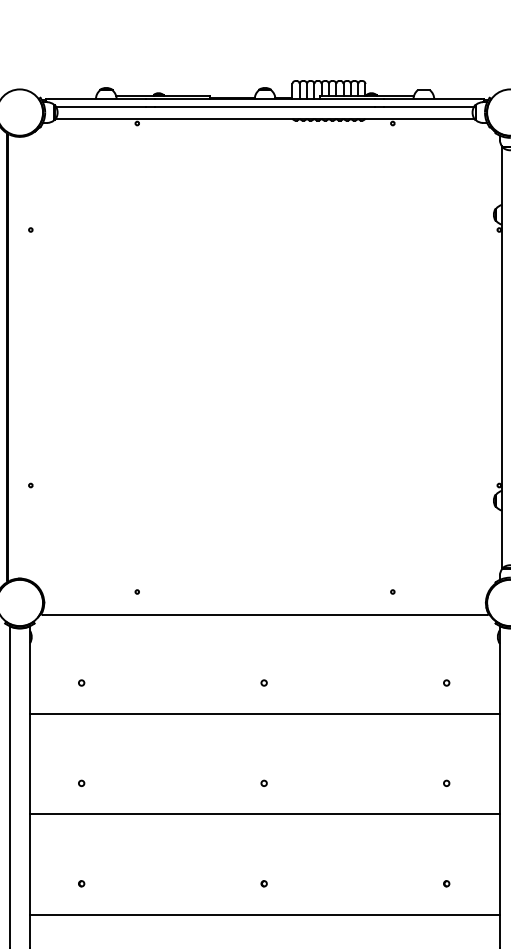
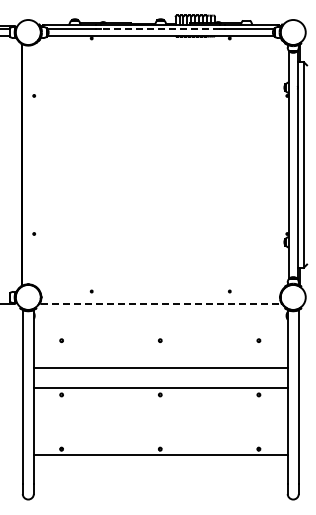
line: (264, 107) -> (160, 29), solid -> dashed
line: (264, 616) -> (160, 304), solid -> dashed
line: (264, 714) -> (160, 368), moved
line: (264, 814) -> (160, 387), moved
line: (264, 914) -> (160, 454), moved

